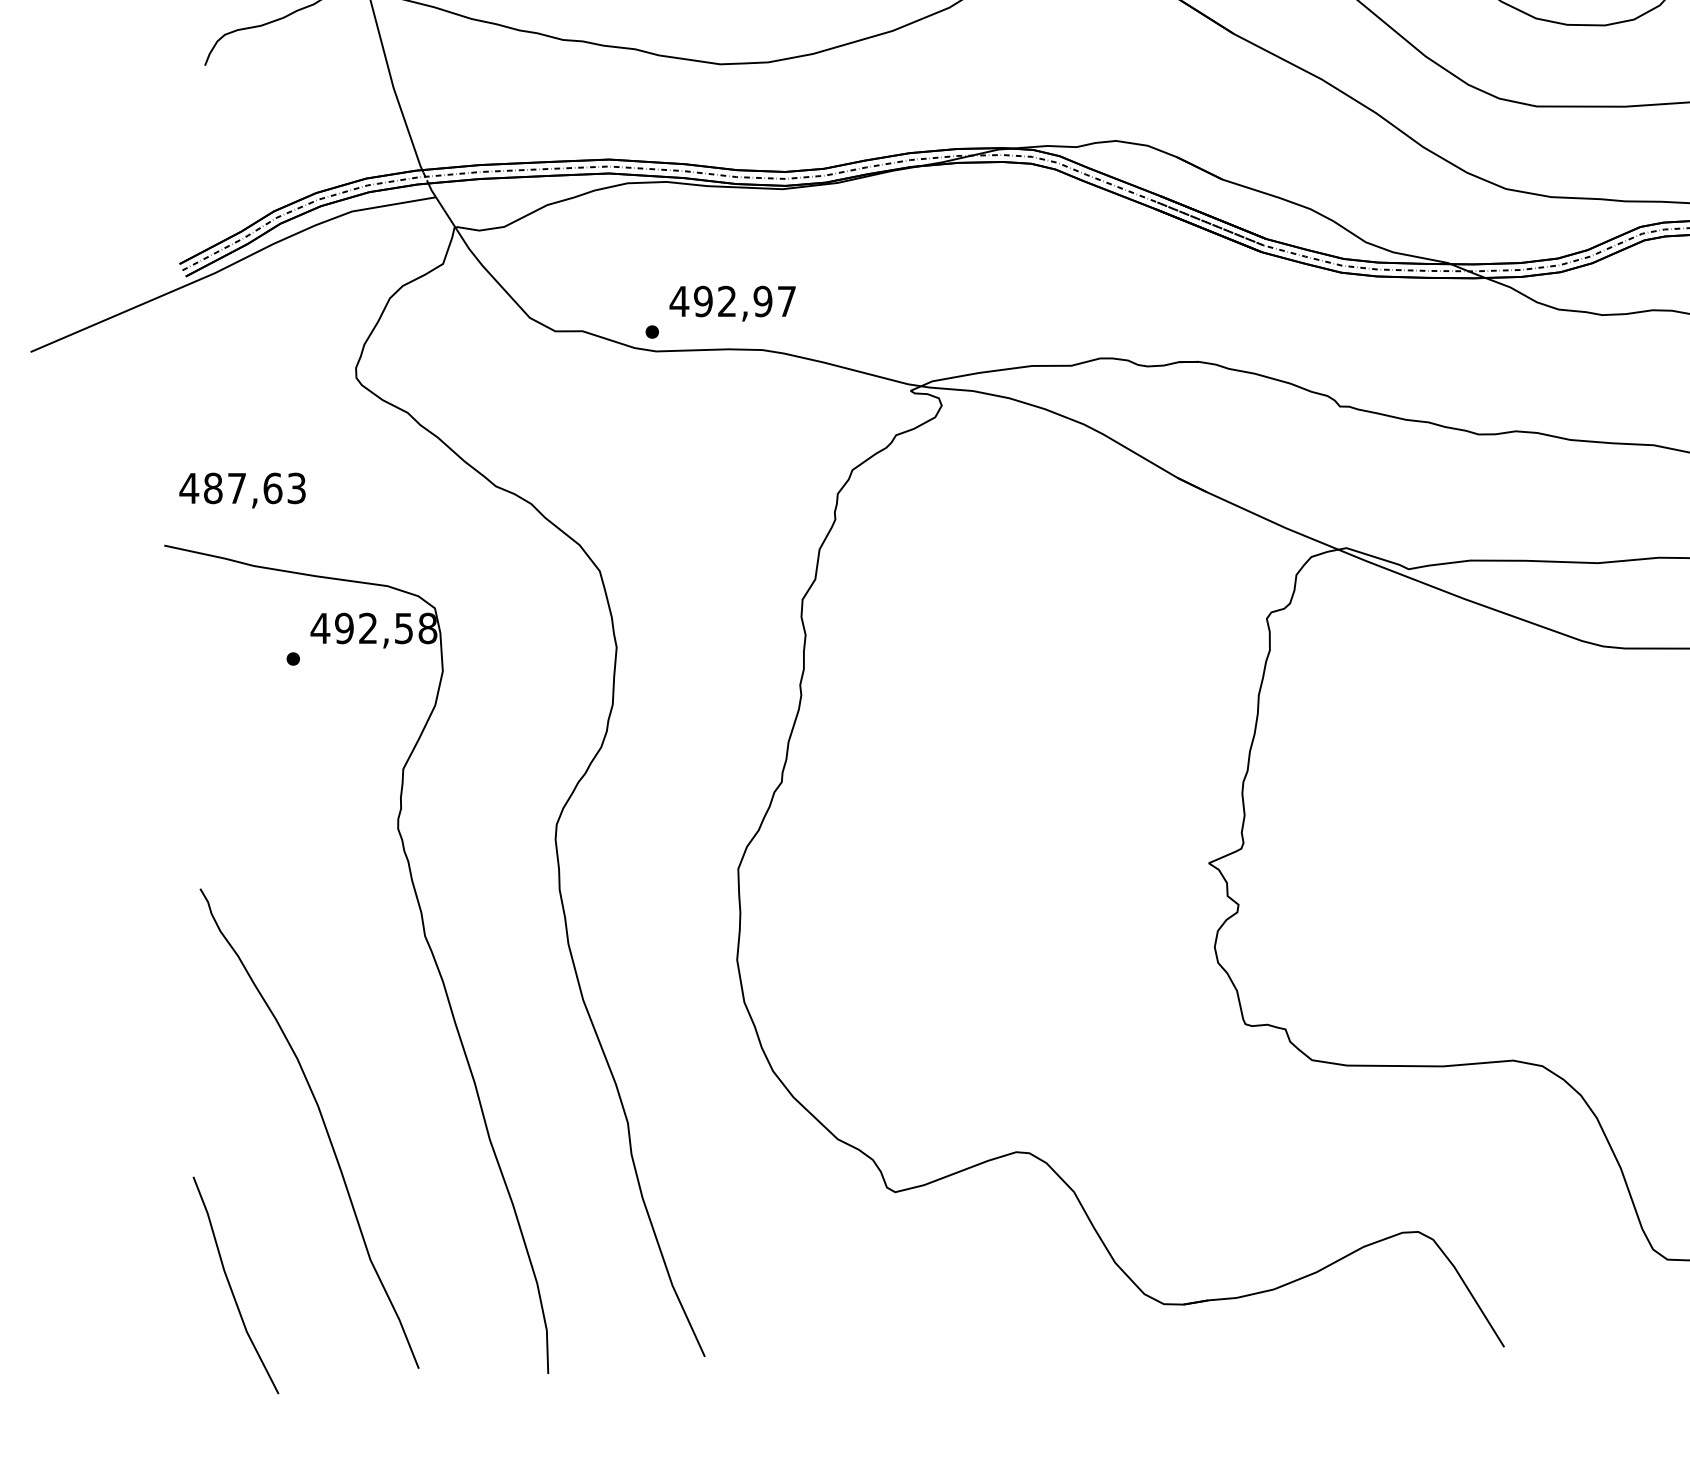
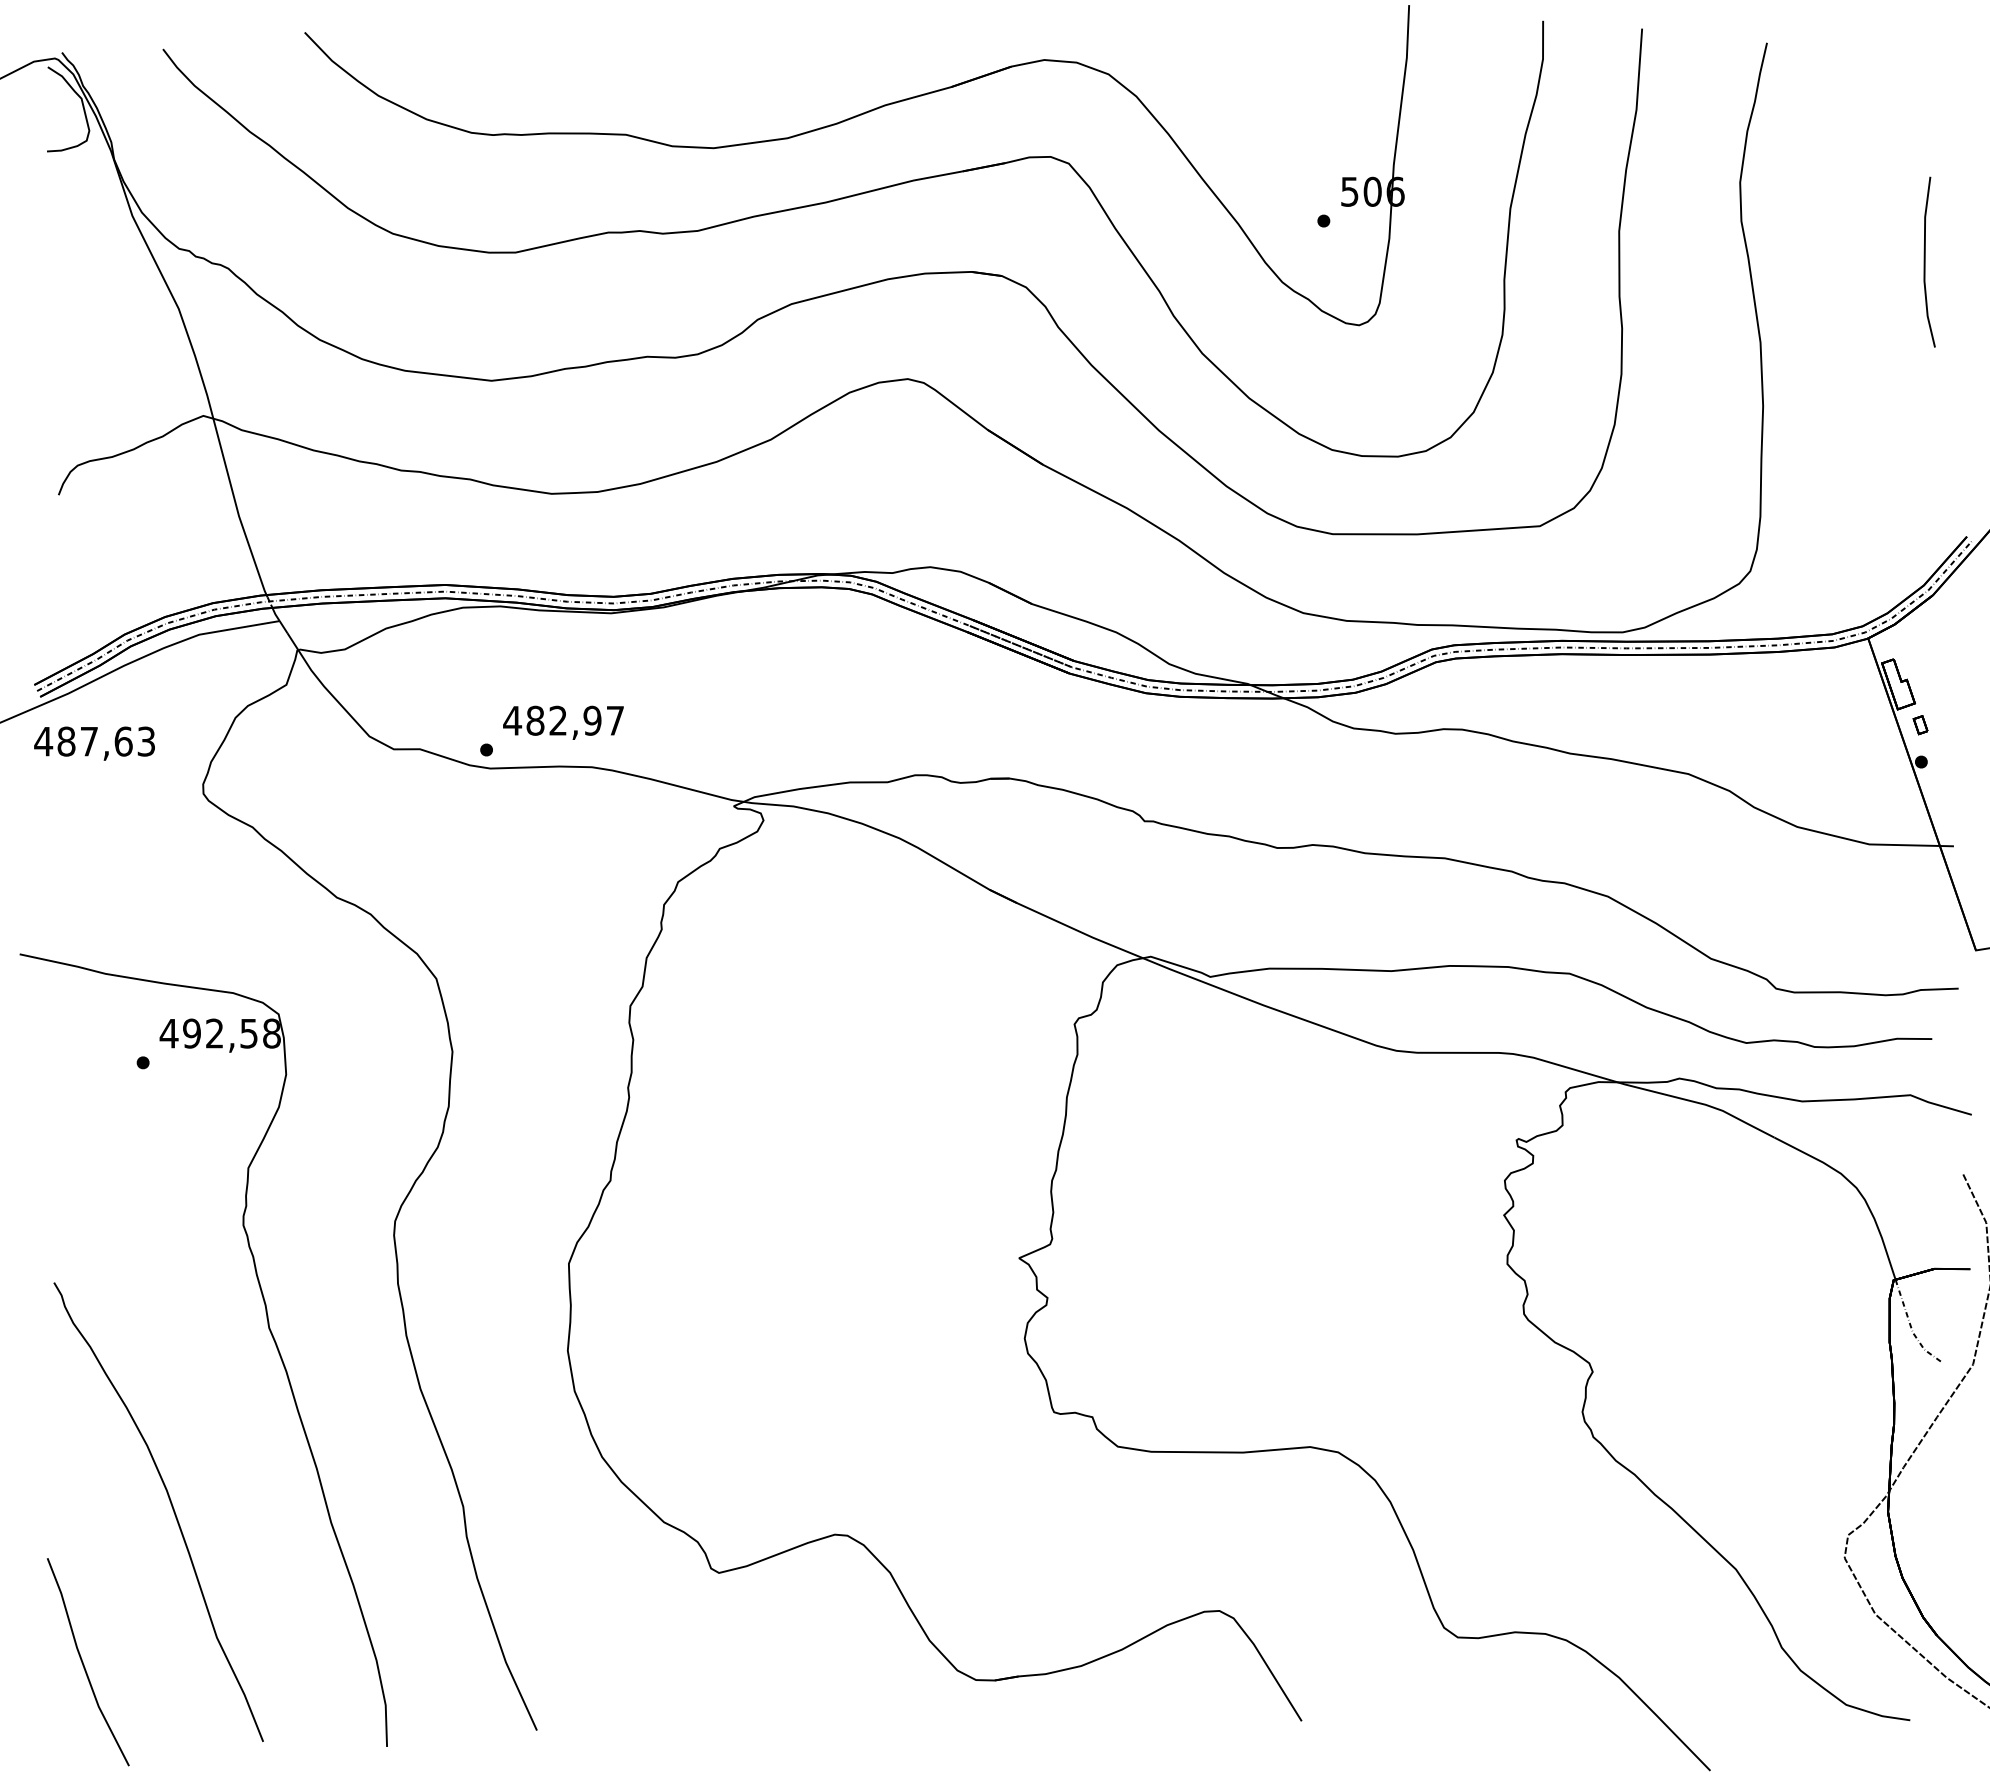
text: (703, 301) -> (535, 720), 492,97 -> 482,97
text: (242, 490) -> (94, 743), moved

